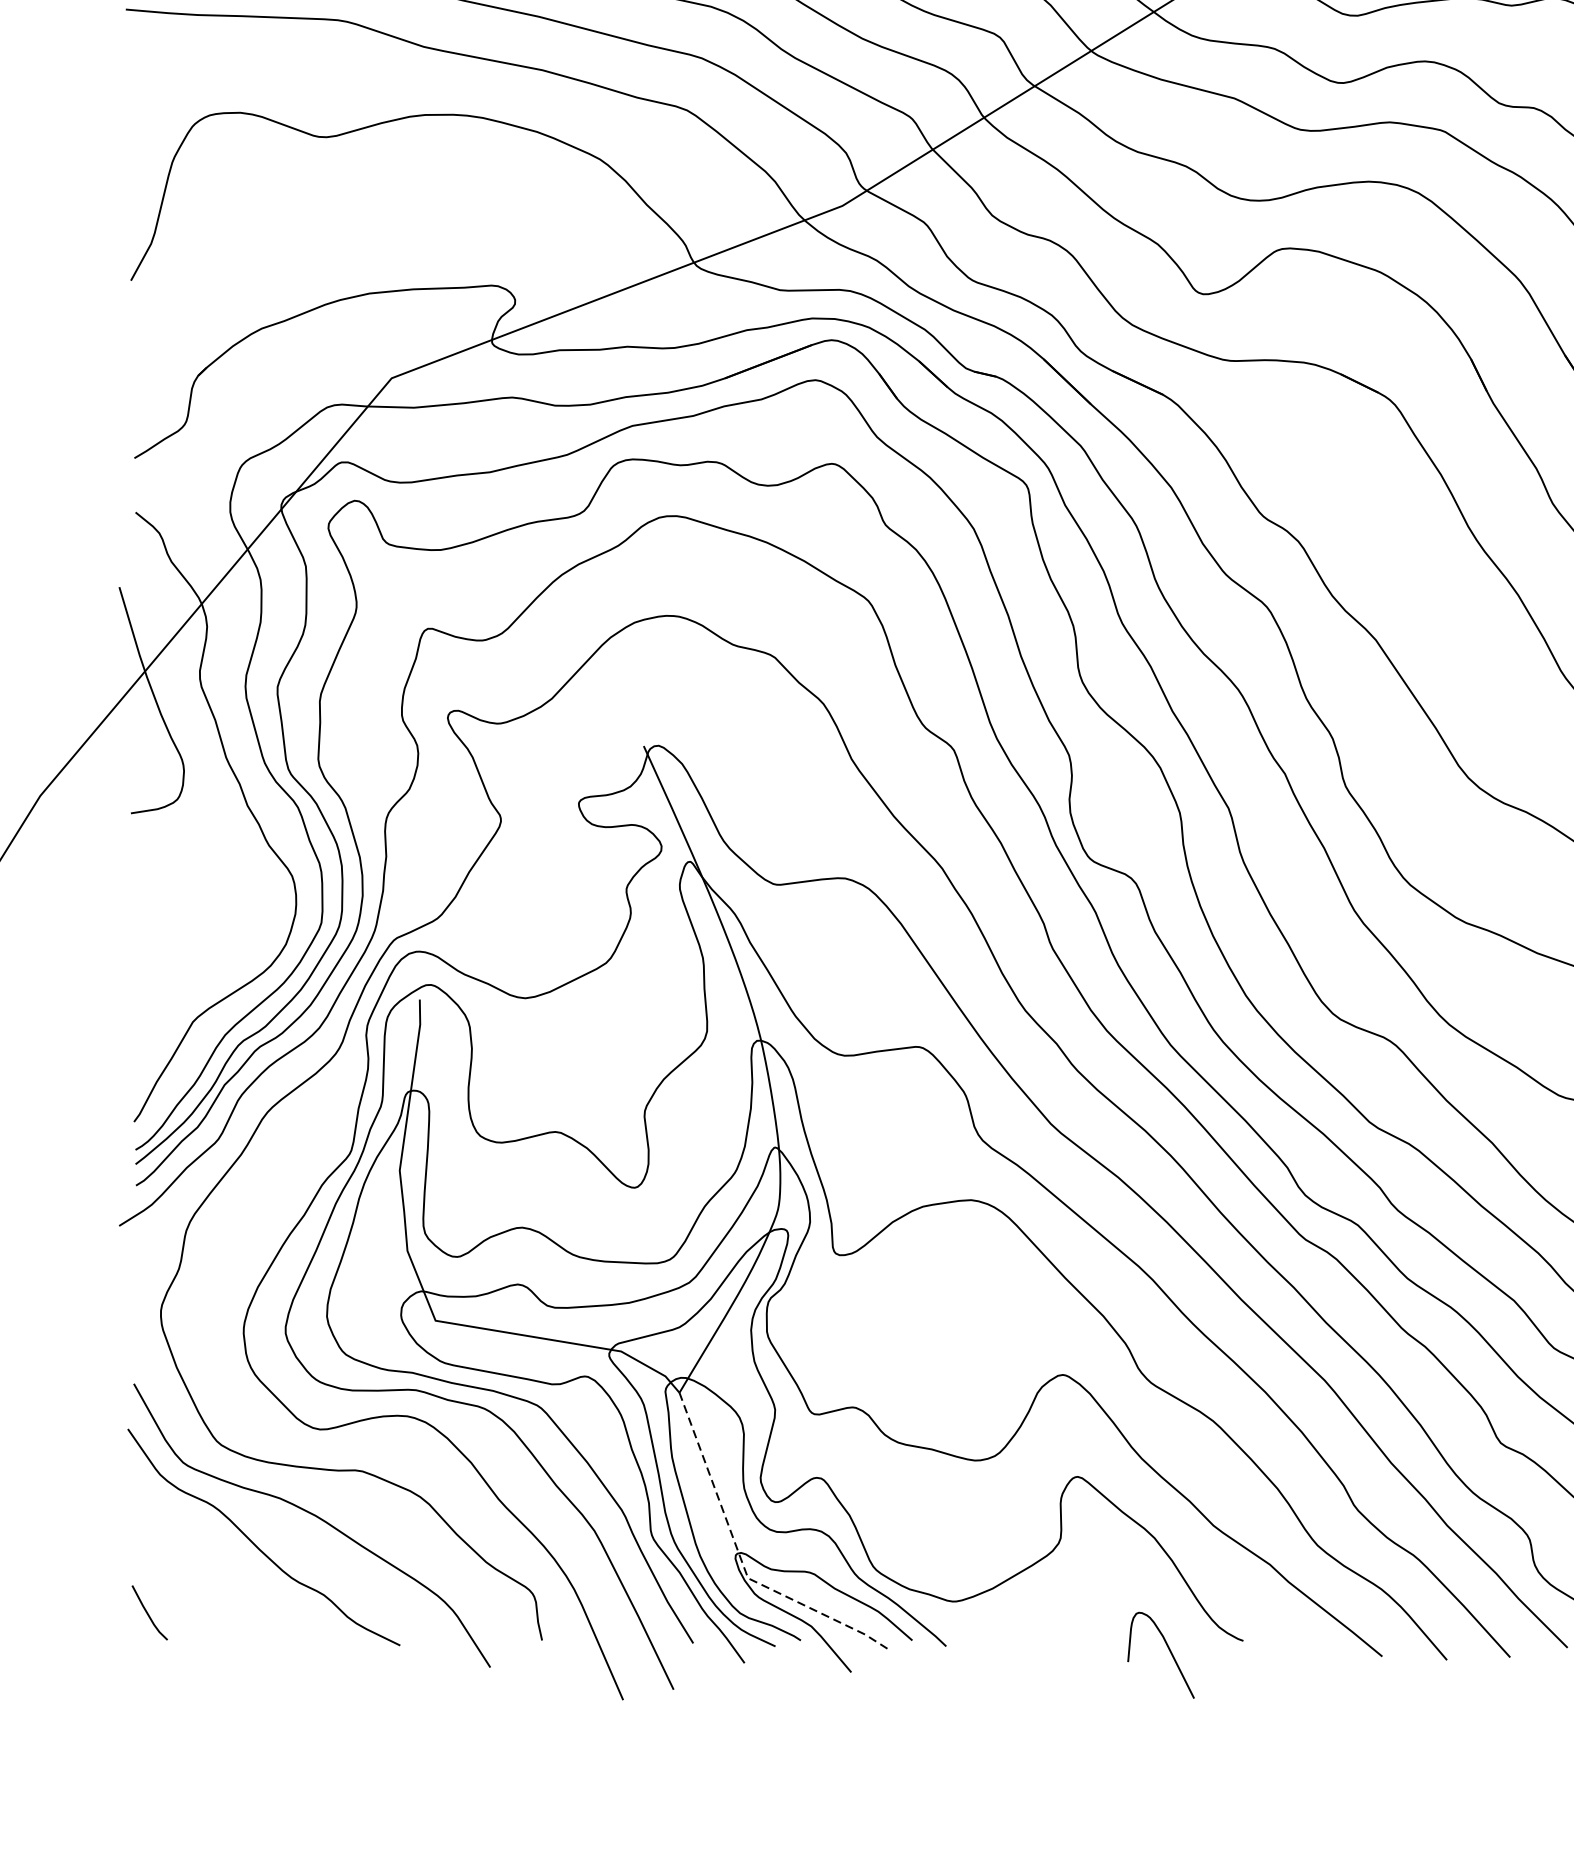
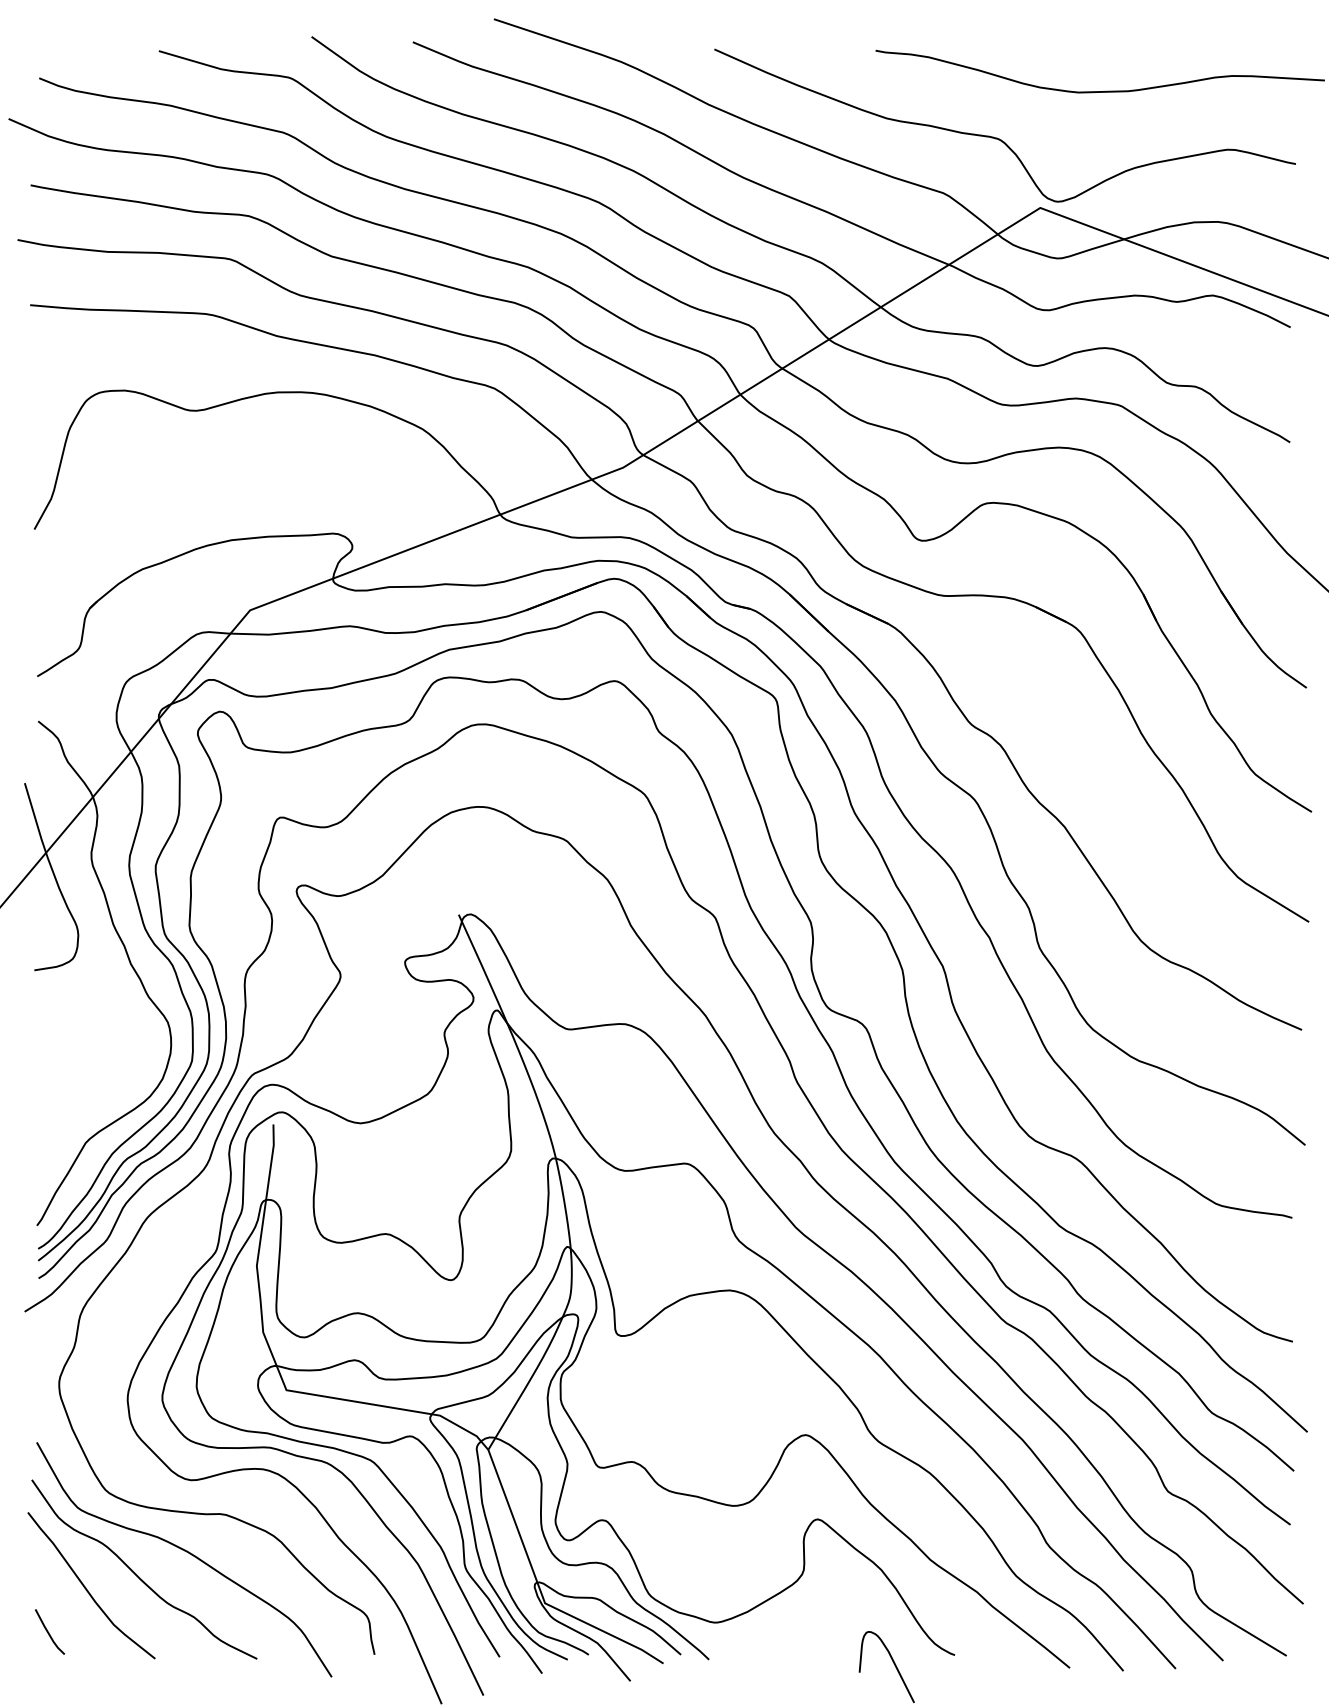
curve: (193, 1559) -> (86, 1587), added
line: (742, 1562) -> (540, 1590), dashed -> solid

